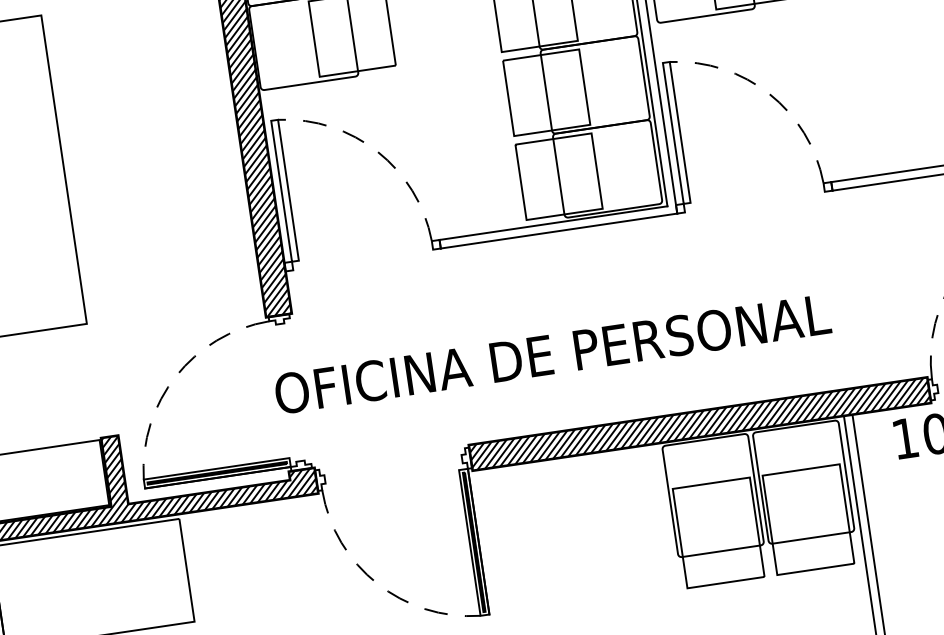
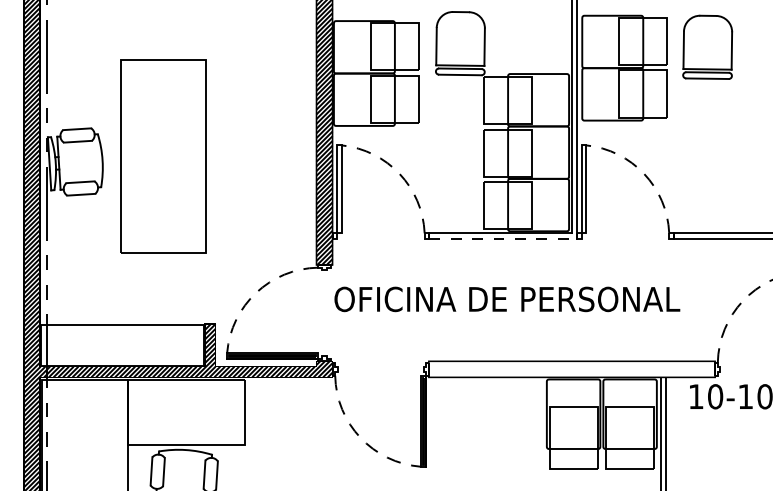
line: (559, 230) -> (503, 238), solid -> dashed
text: (553, 354) -> (507, 299), moved
hatch: (699, 424) -> (571, 369), removed

